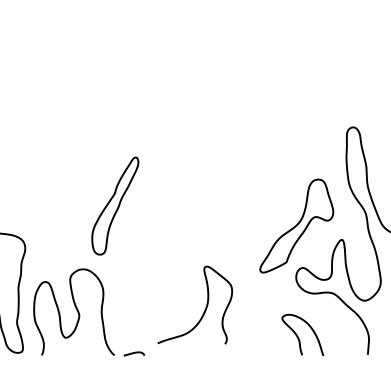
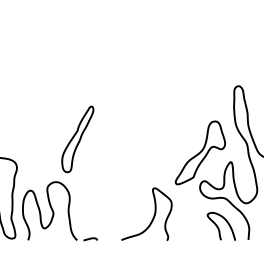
curve: (203, 309) -> (152, 217), moved
curve: (299, 337) -> (219, 228), moved

